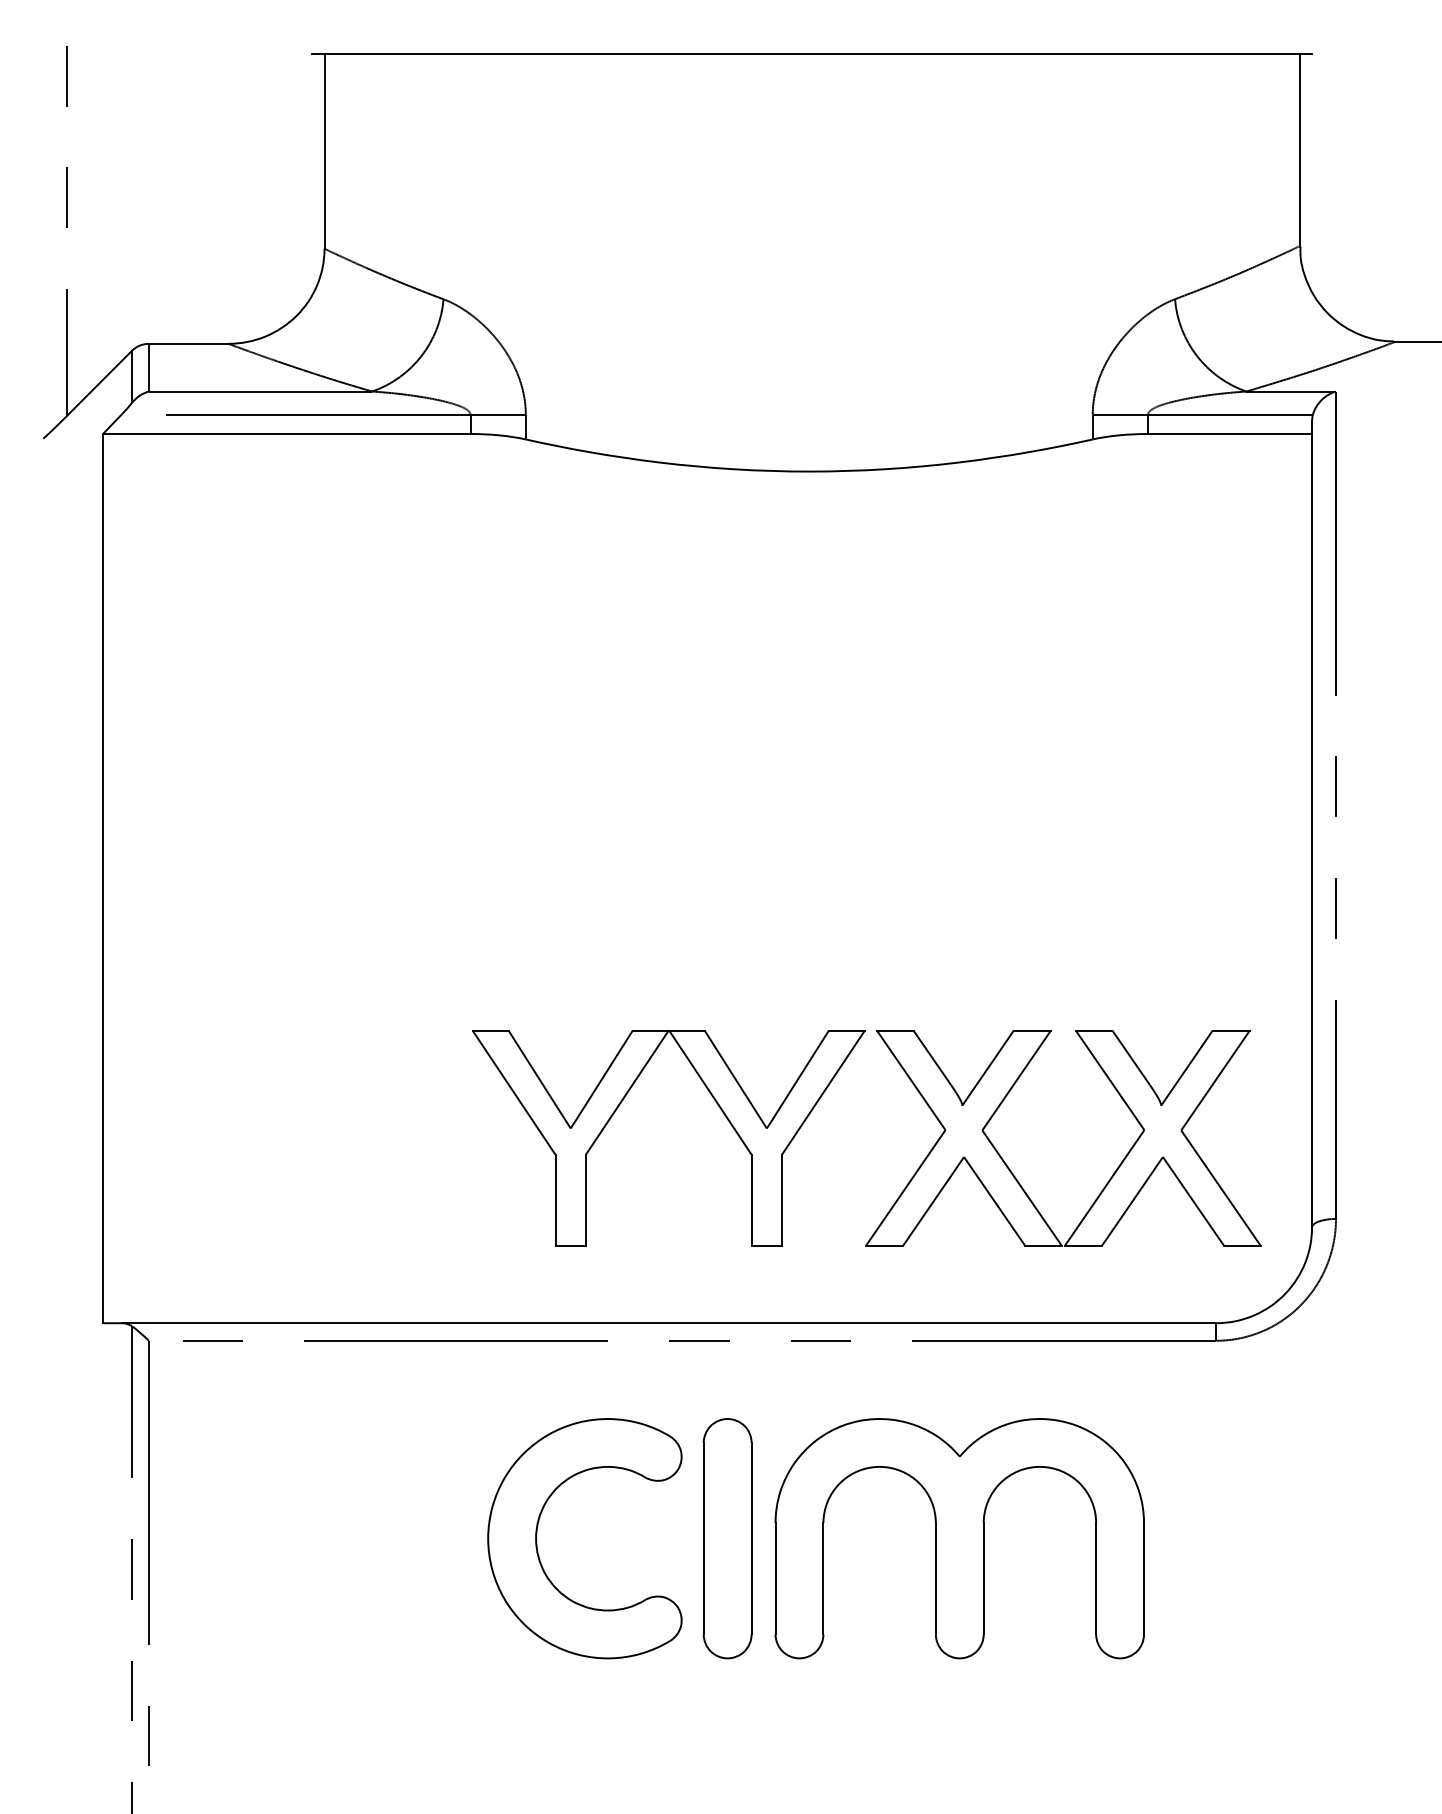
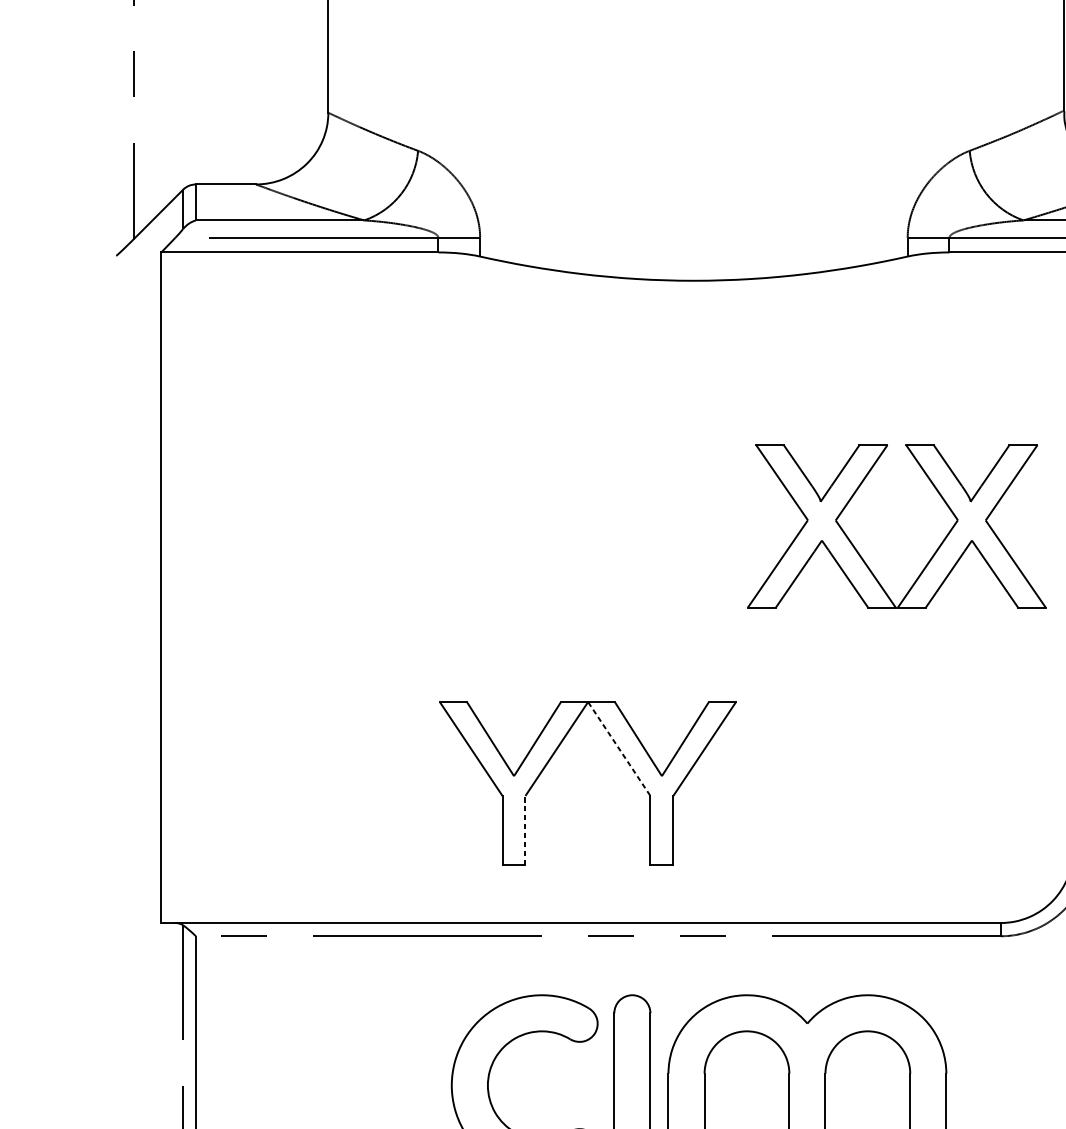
line: (710, 1092) -> (619, 749), solid -> dashed
part: (1114, 1171) -> (935, 551), moved
line: (585, 1200) -> (525, 830), solid -> dashed

